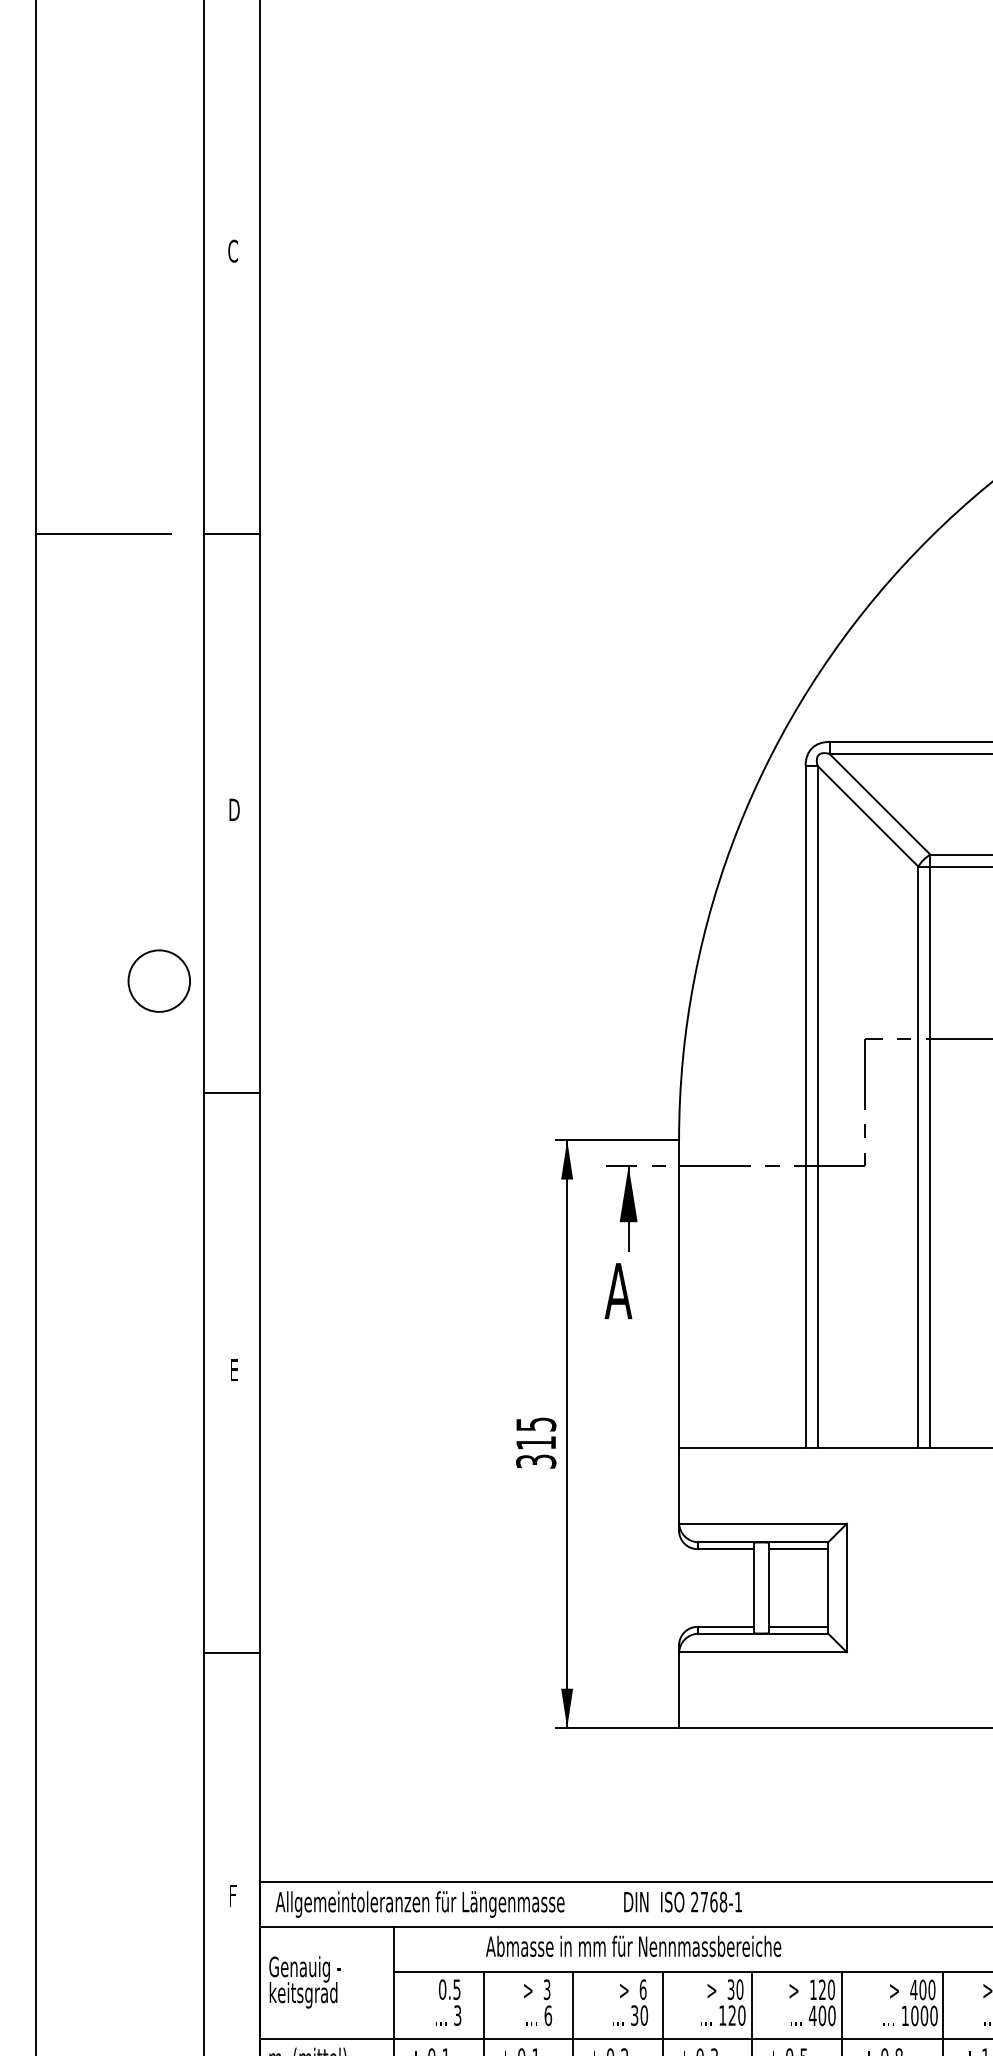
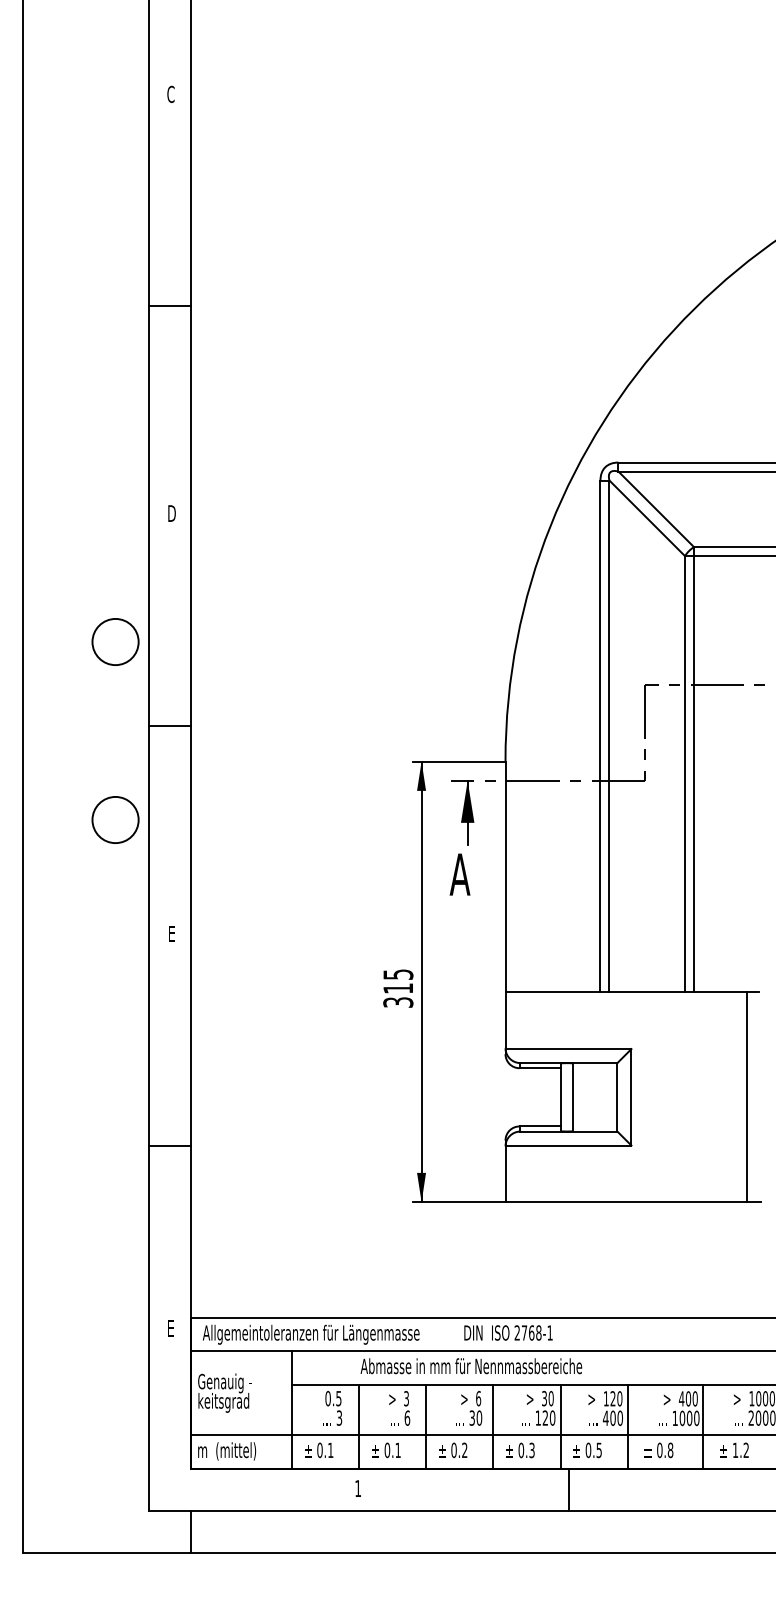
line: (103, 533) -> (73, 306), removed
circle: (159, 1217) -> (115, 819), added
line: (797, 1549) -> (594, 1068), removed
line: (797, 1626) -> (594, 1126), removed
text: (233, 1897) -> (171, 1329), F -> E

